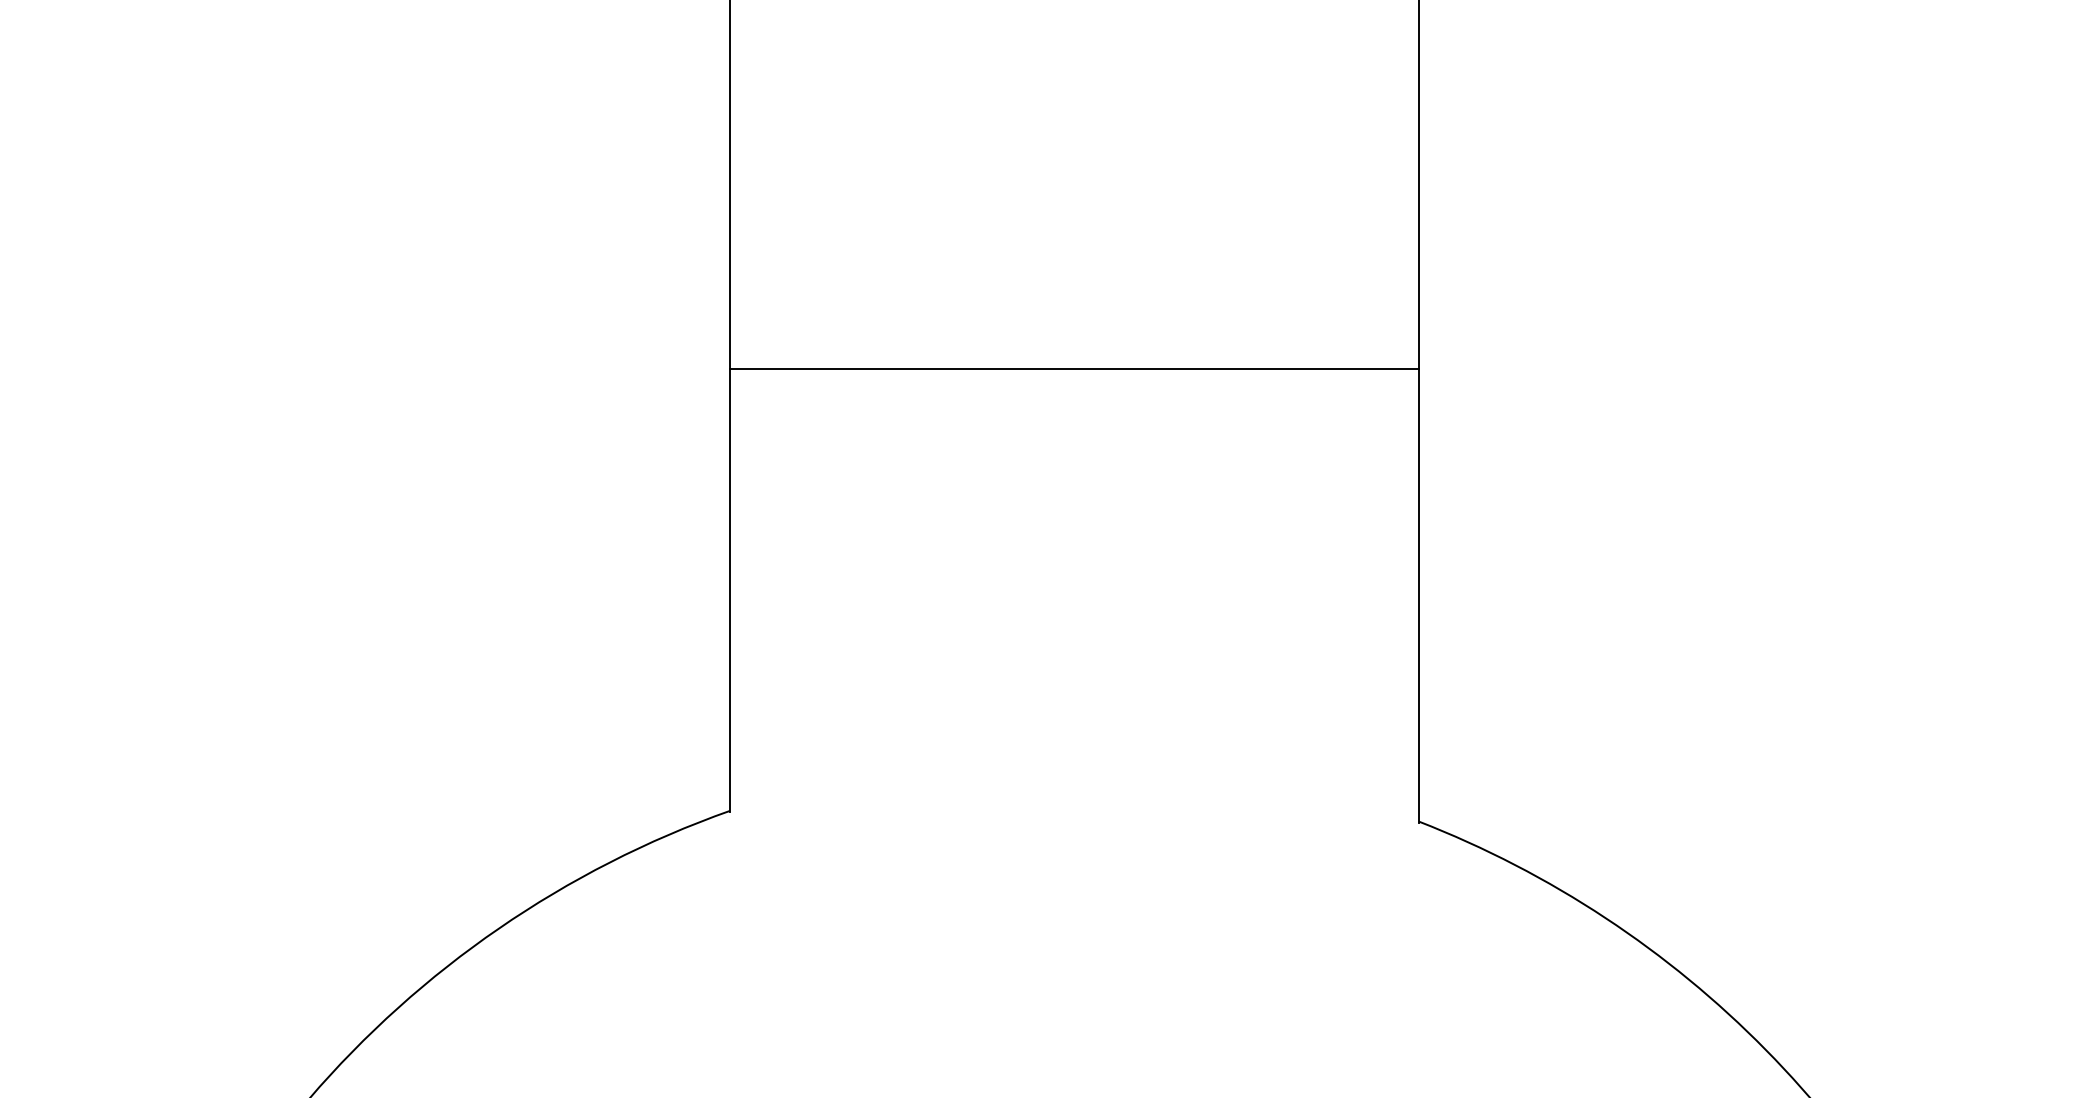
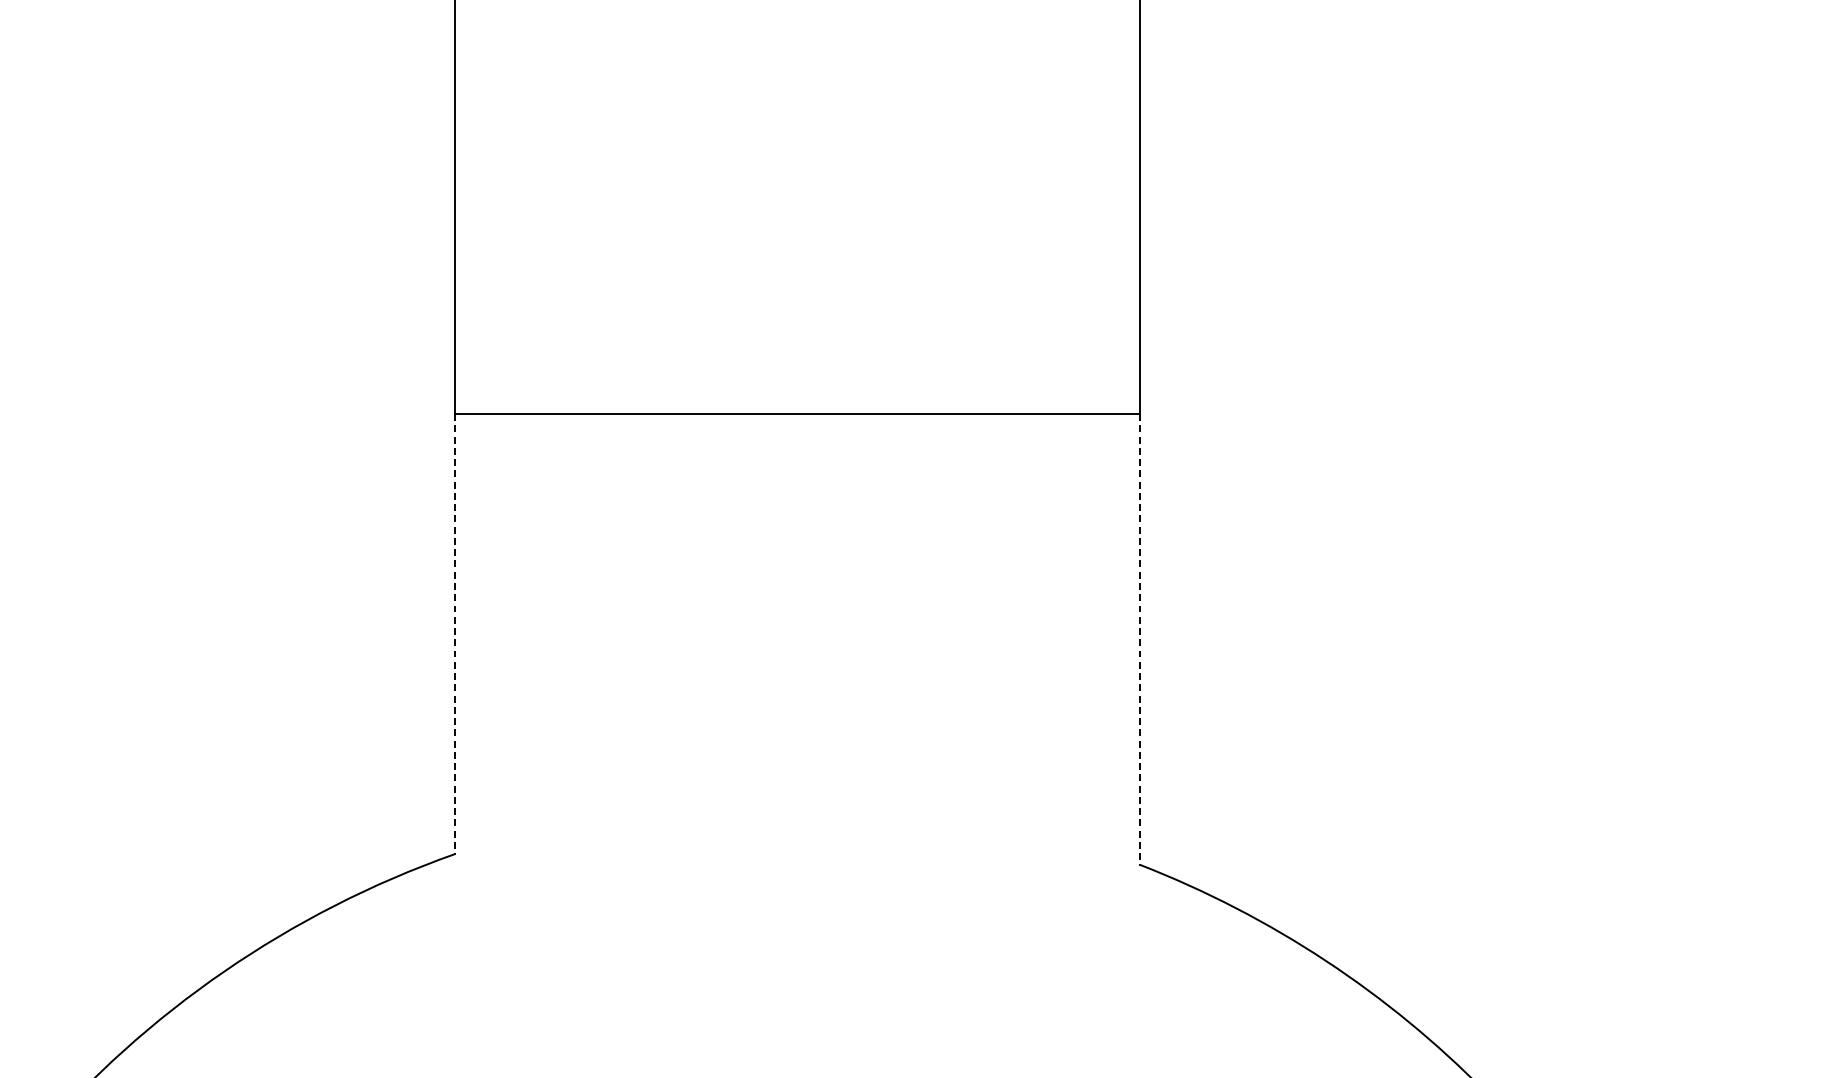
line: (730, 590) -> (454, 634), solid -> dashed
line: (1419, 595) -> (1140, 639), solid -> dashed

